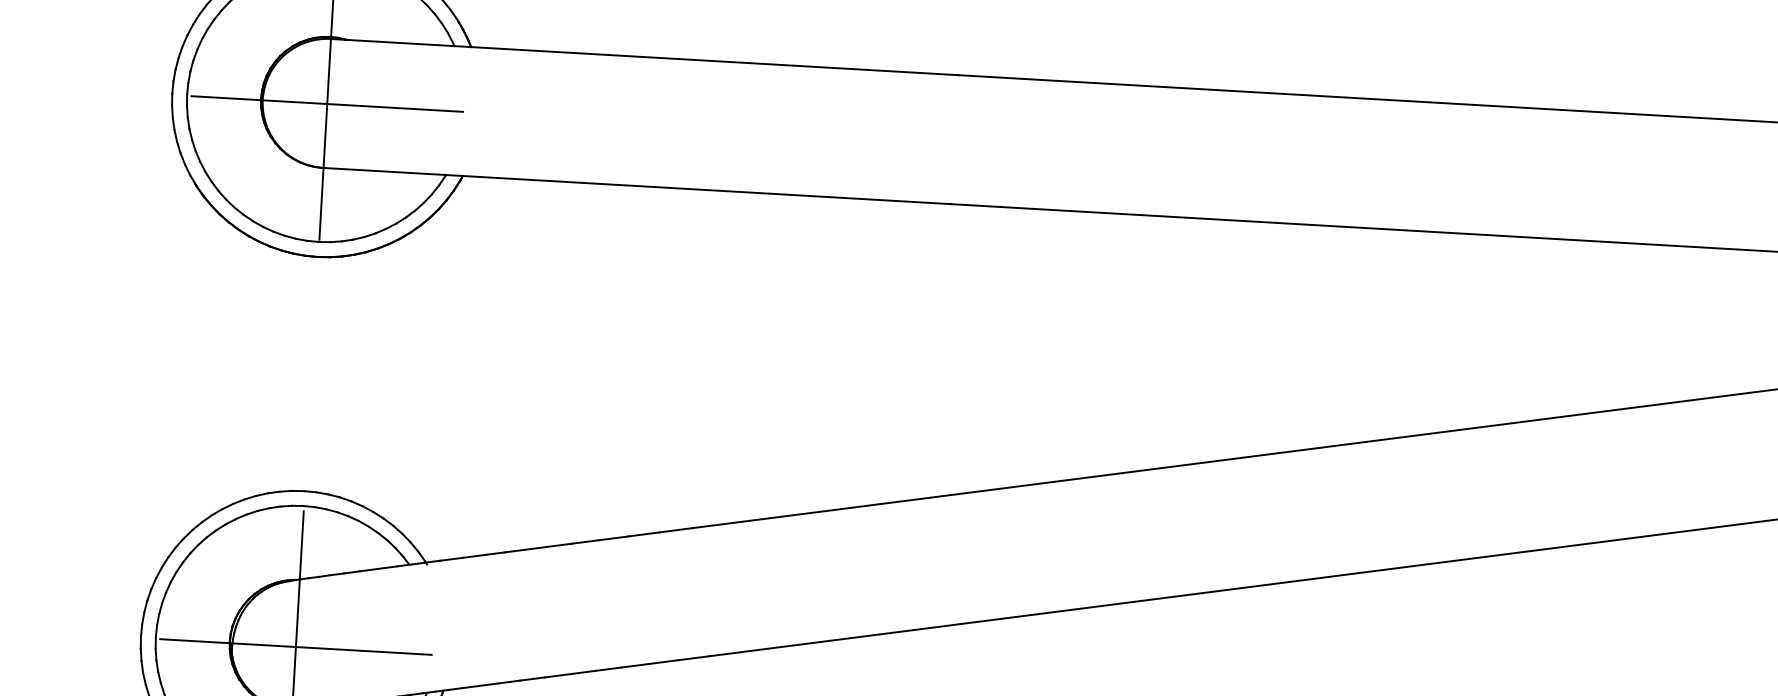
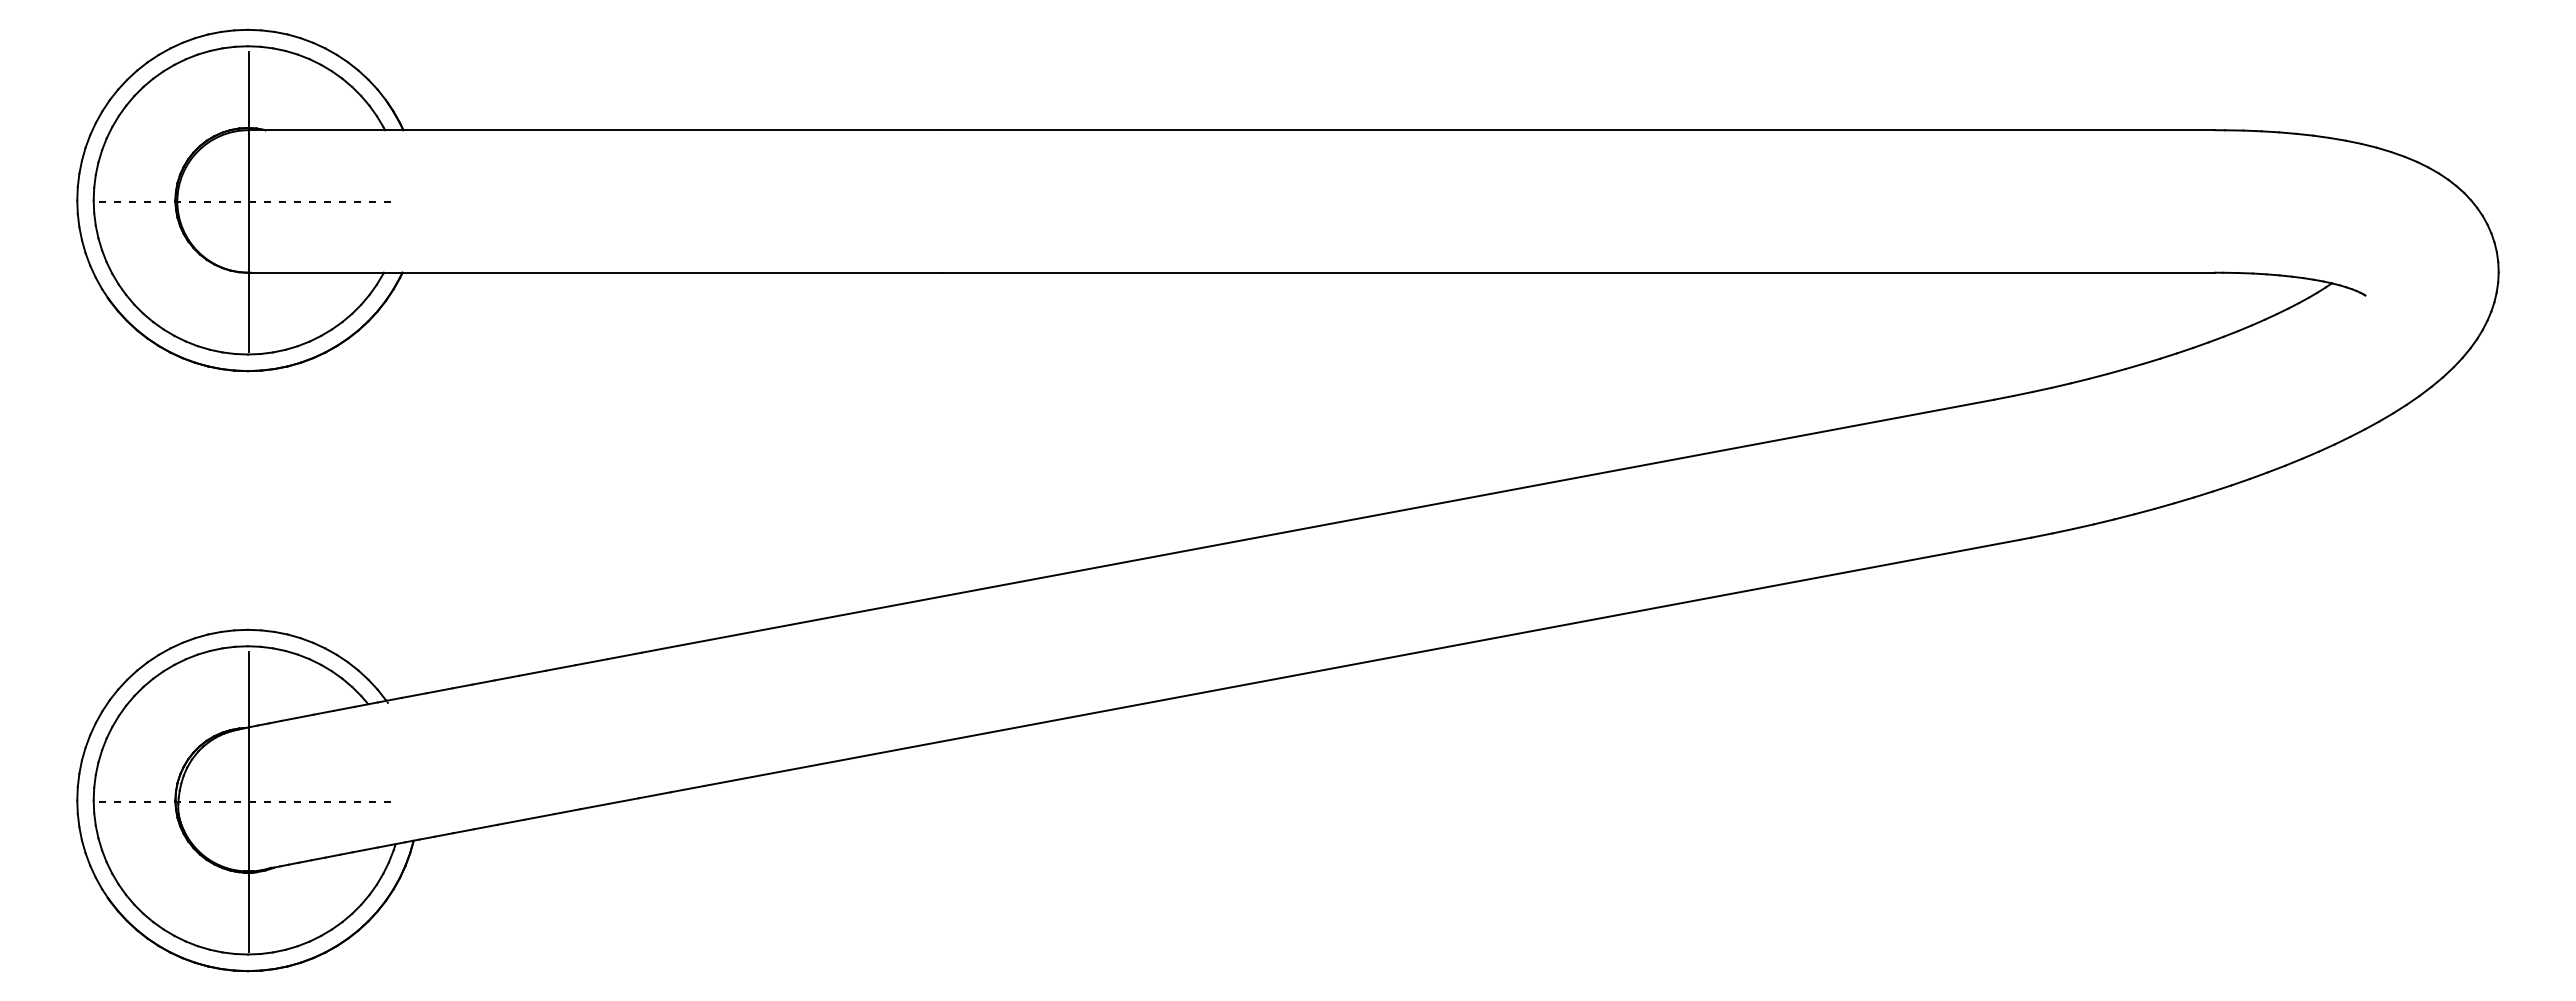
line: (327, 104) -> (248, 202), solid -> dashed
line: (295, 647) -> (248, 802), solid -> dashed

